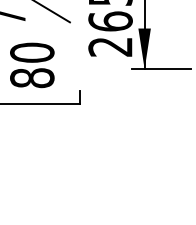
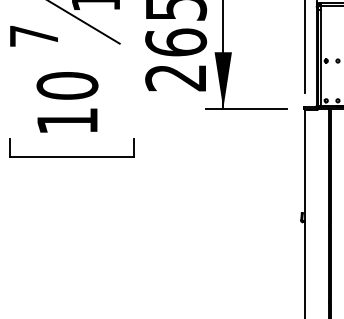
text: (32, 77) -> (67, 120), 80 -> 10

